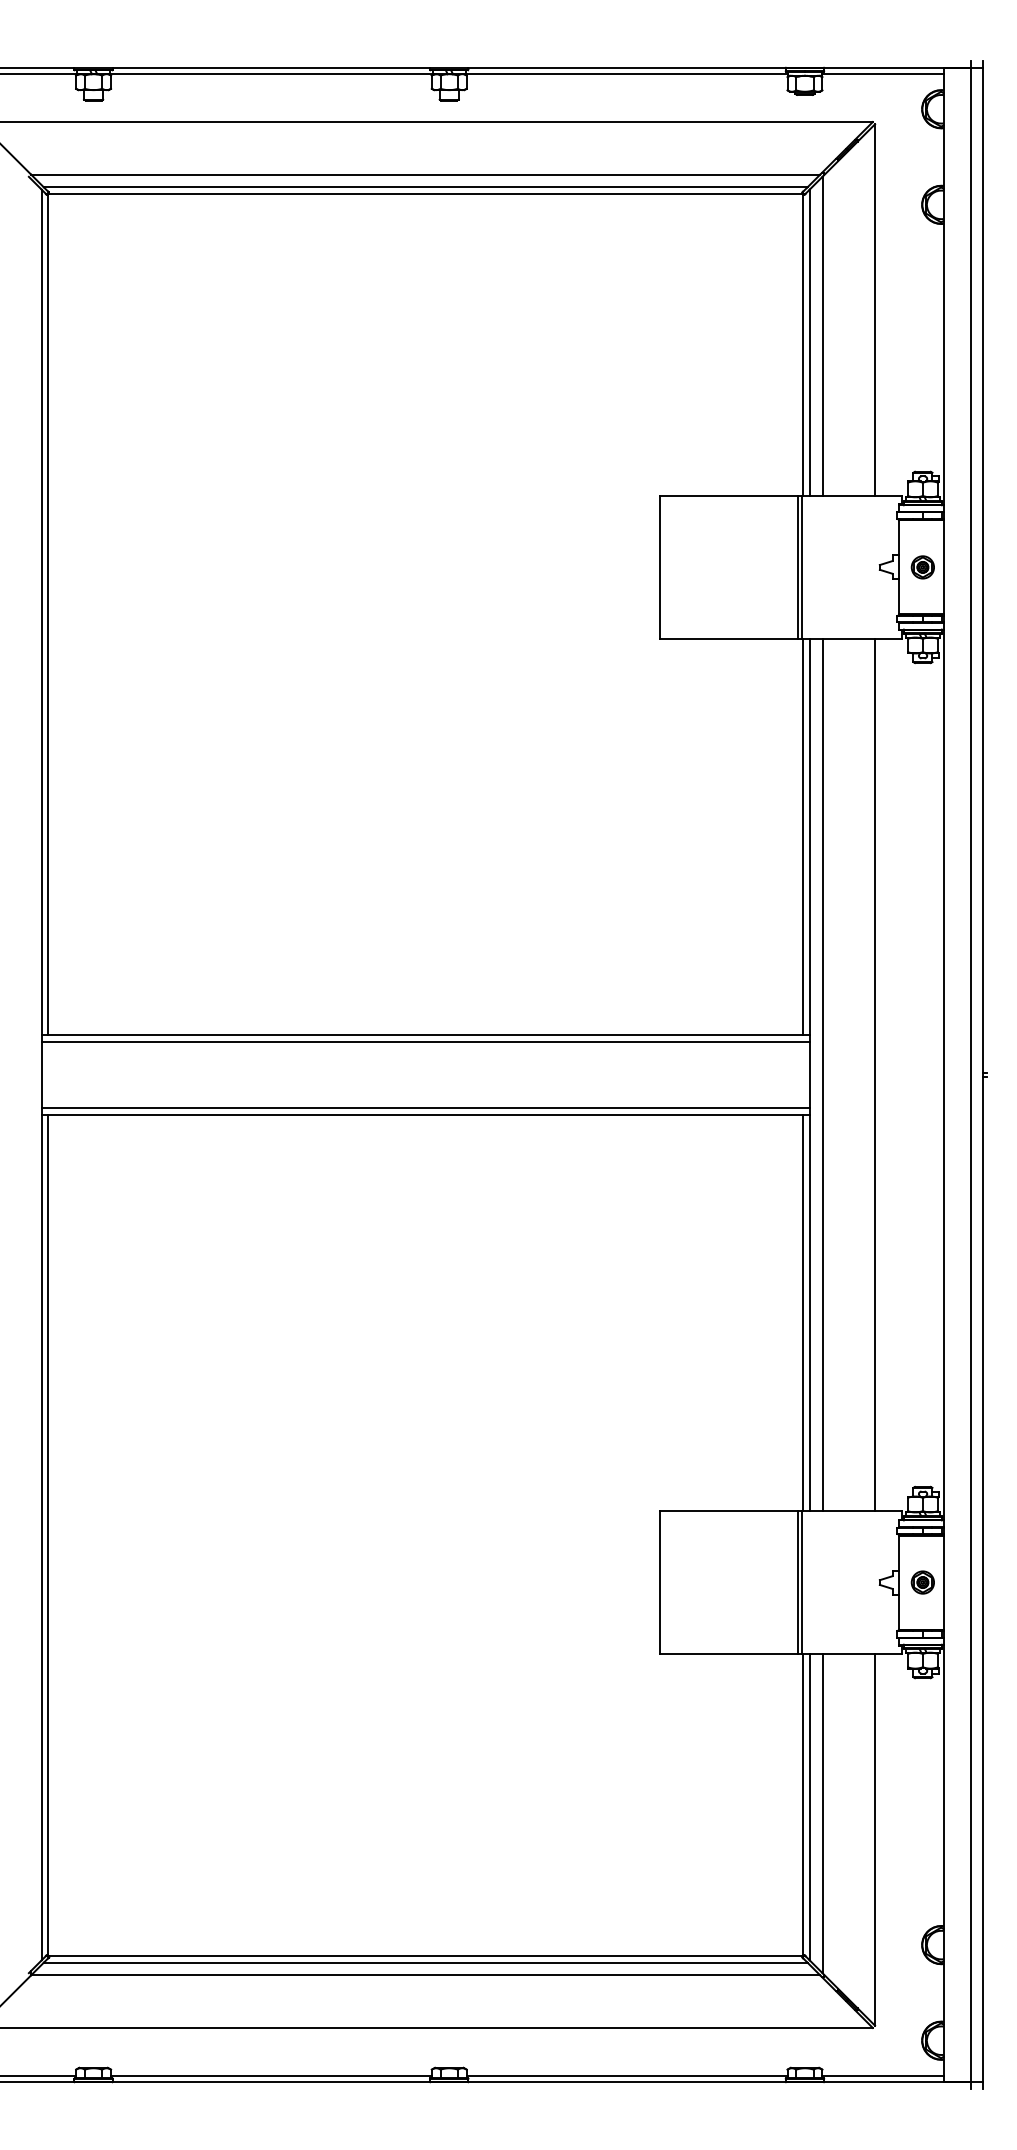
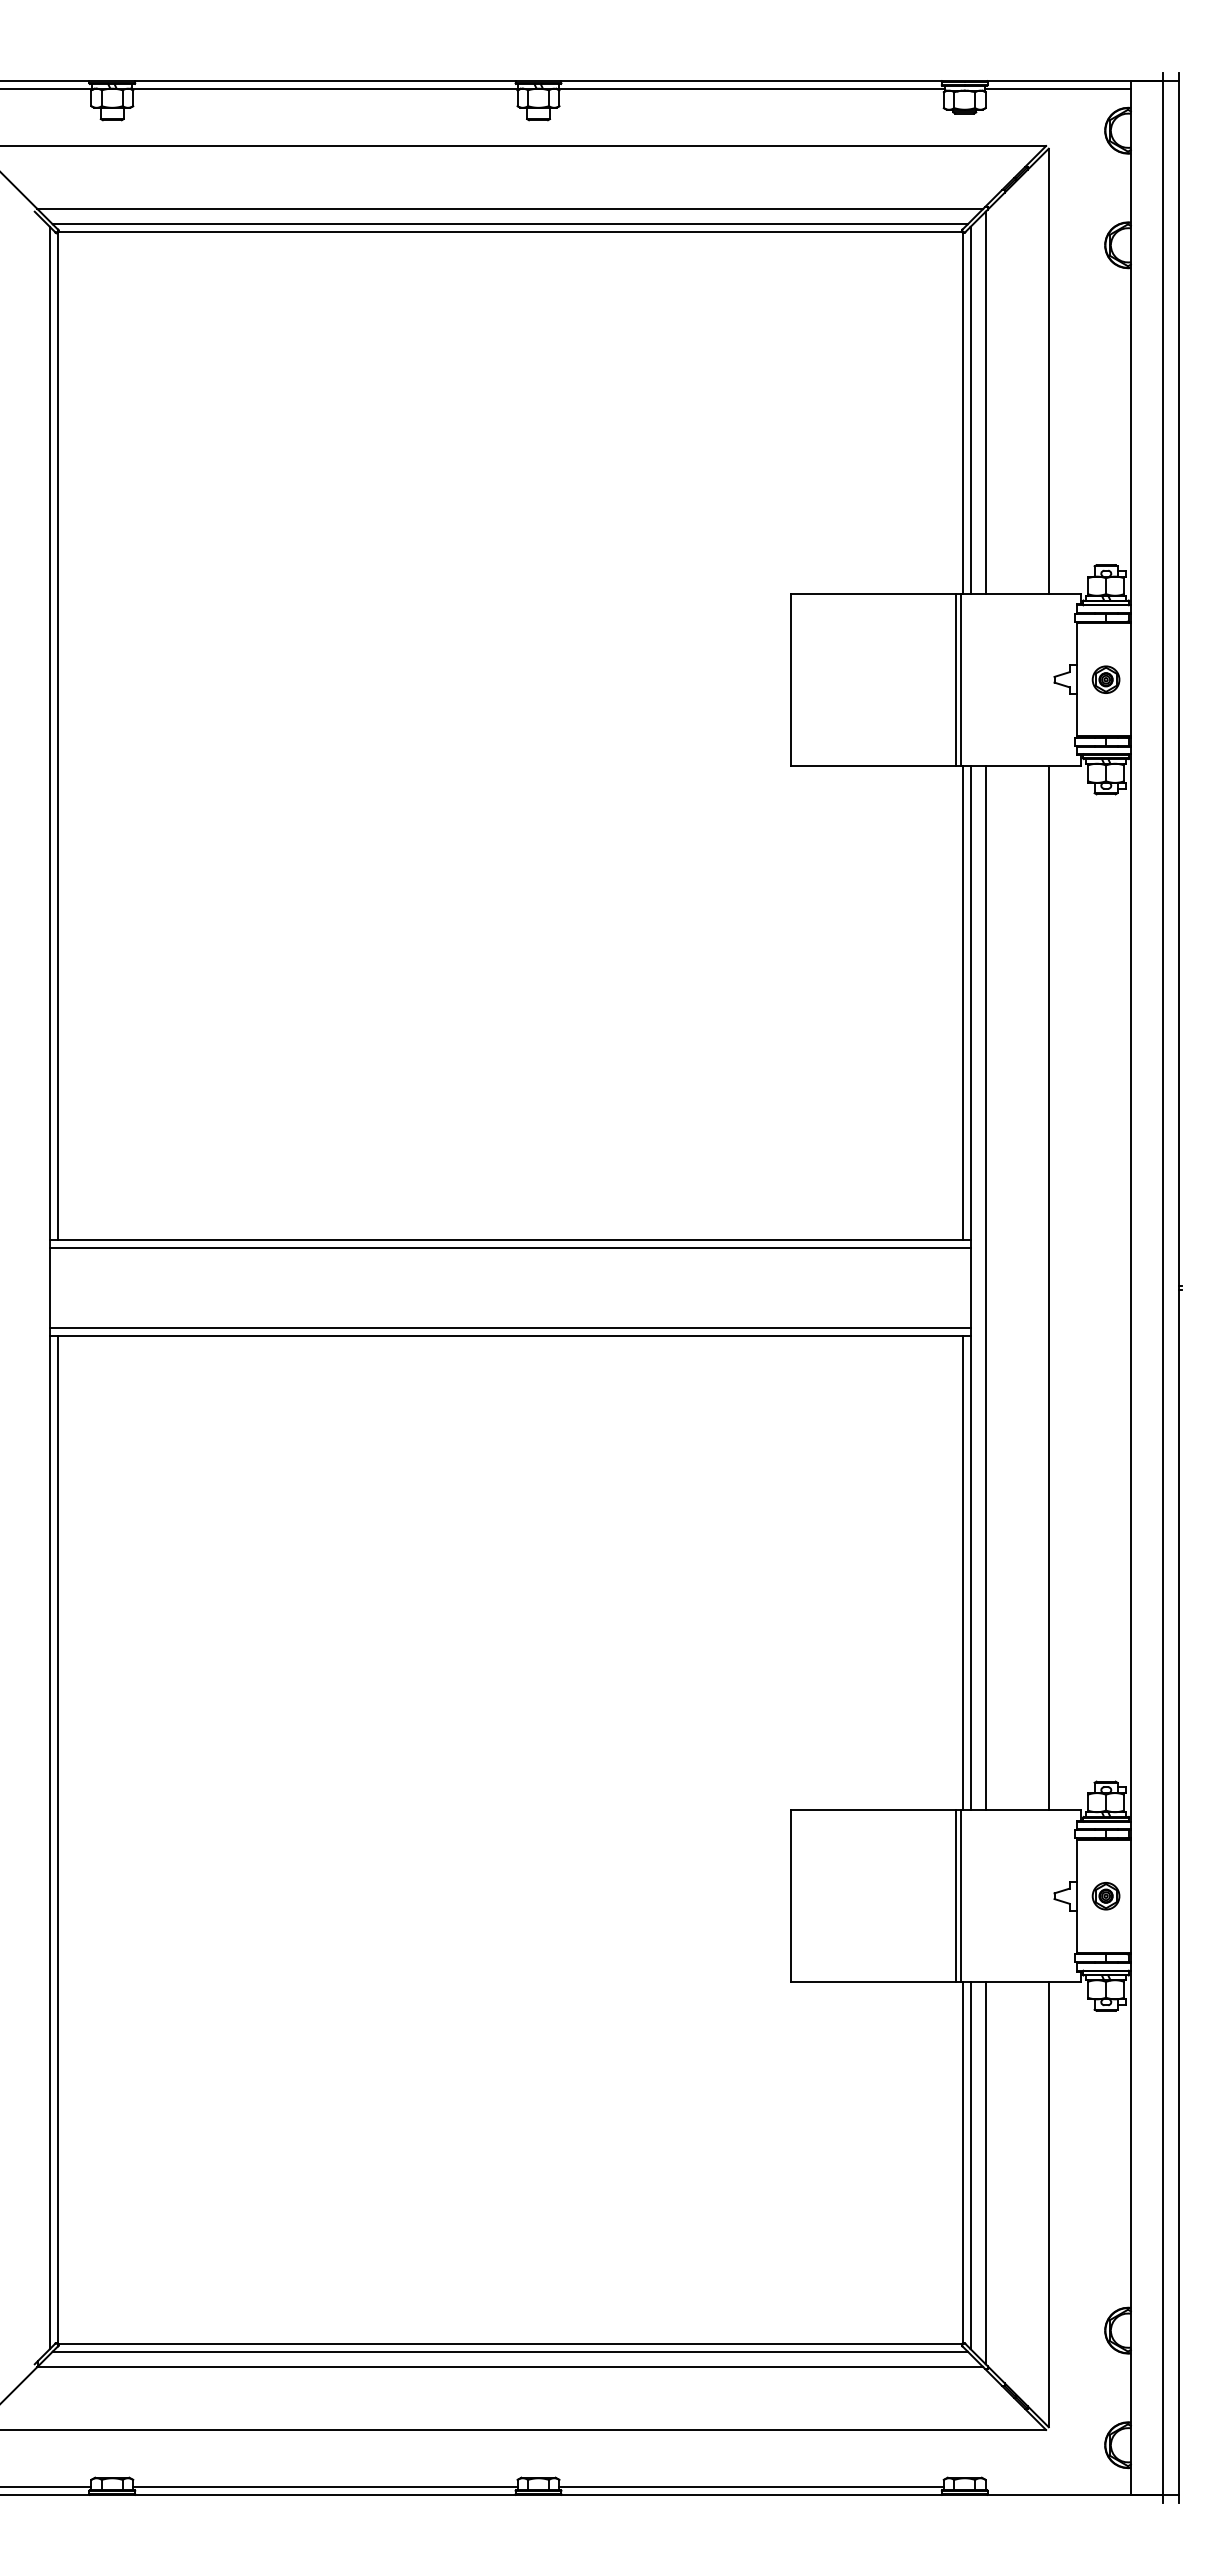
line: (882, 2075) -> (1057, 2487), removed

